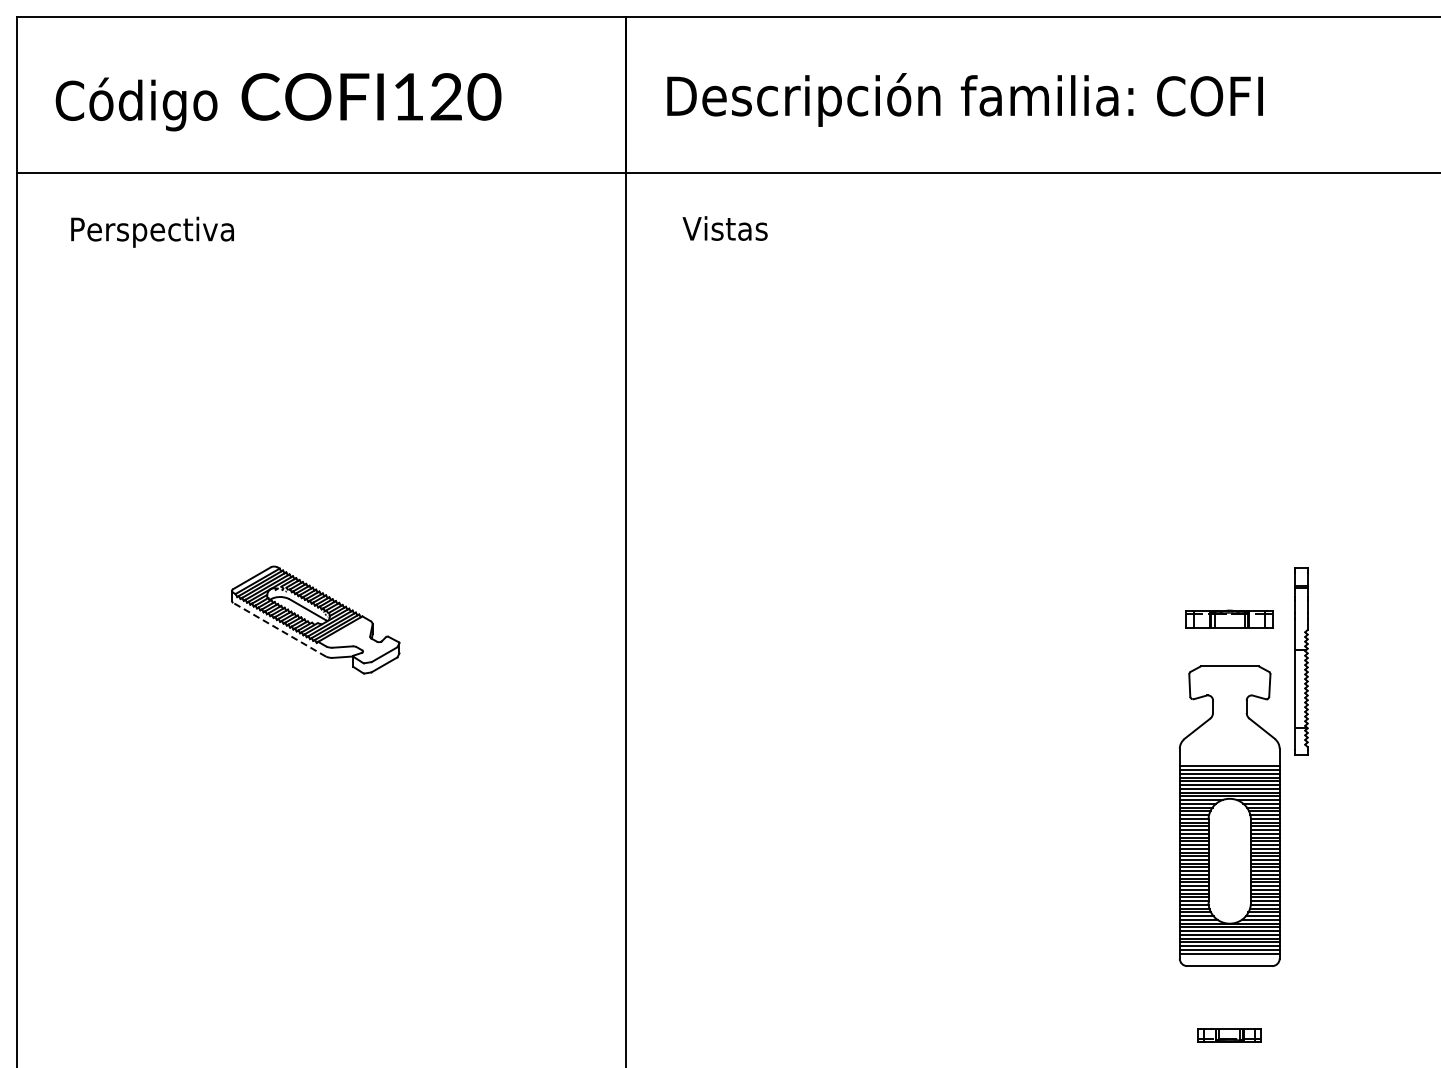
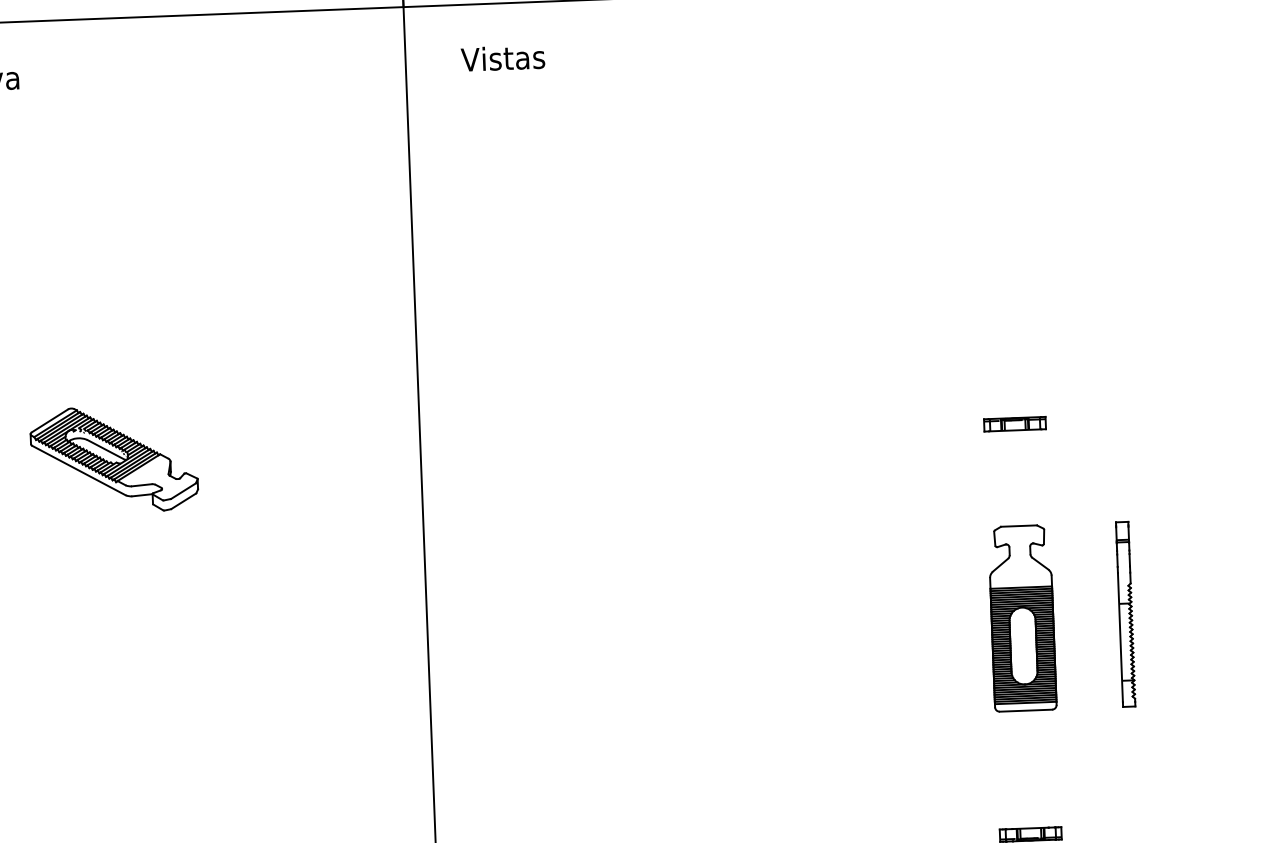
part: (1229, 618) -> (1014, 423), size x0.71
line: (279, 629) -> (78, 470), dashed -> solid
part: (1301, 661) -> (1125, 614), moved
part: (1229, 815) -> (1022, 617), size x0.62

